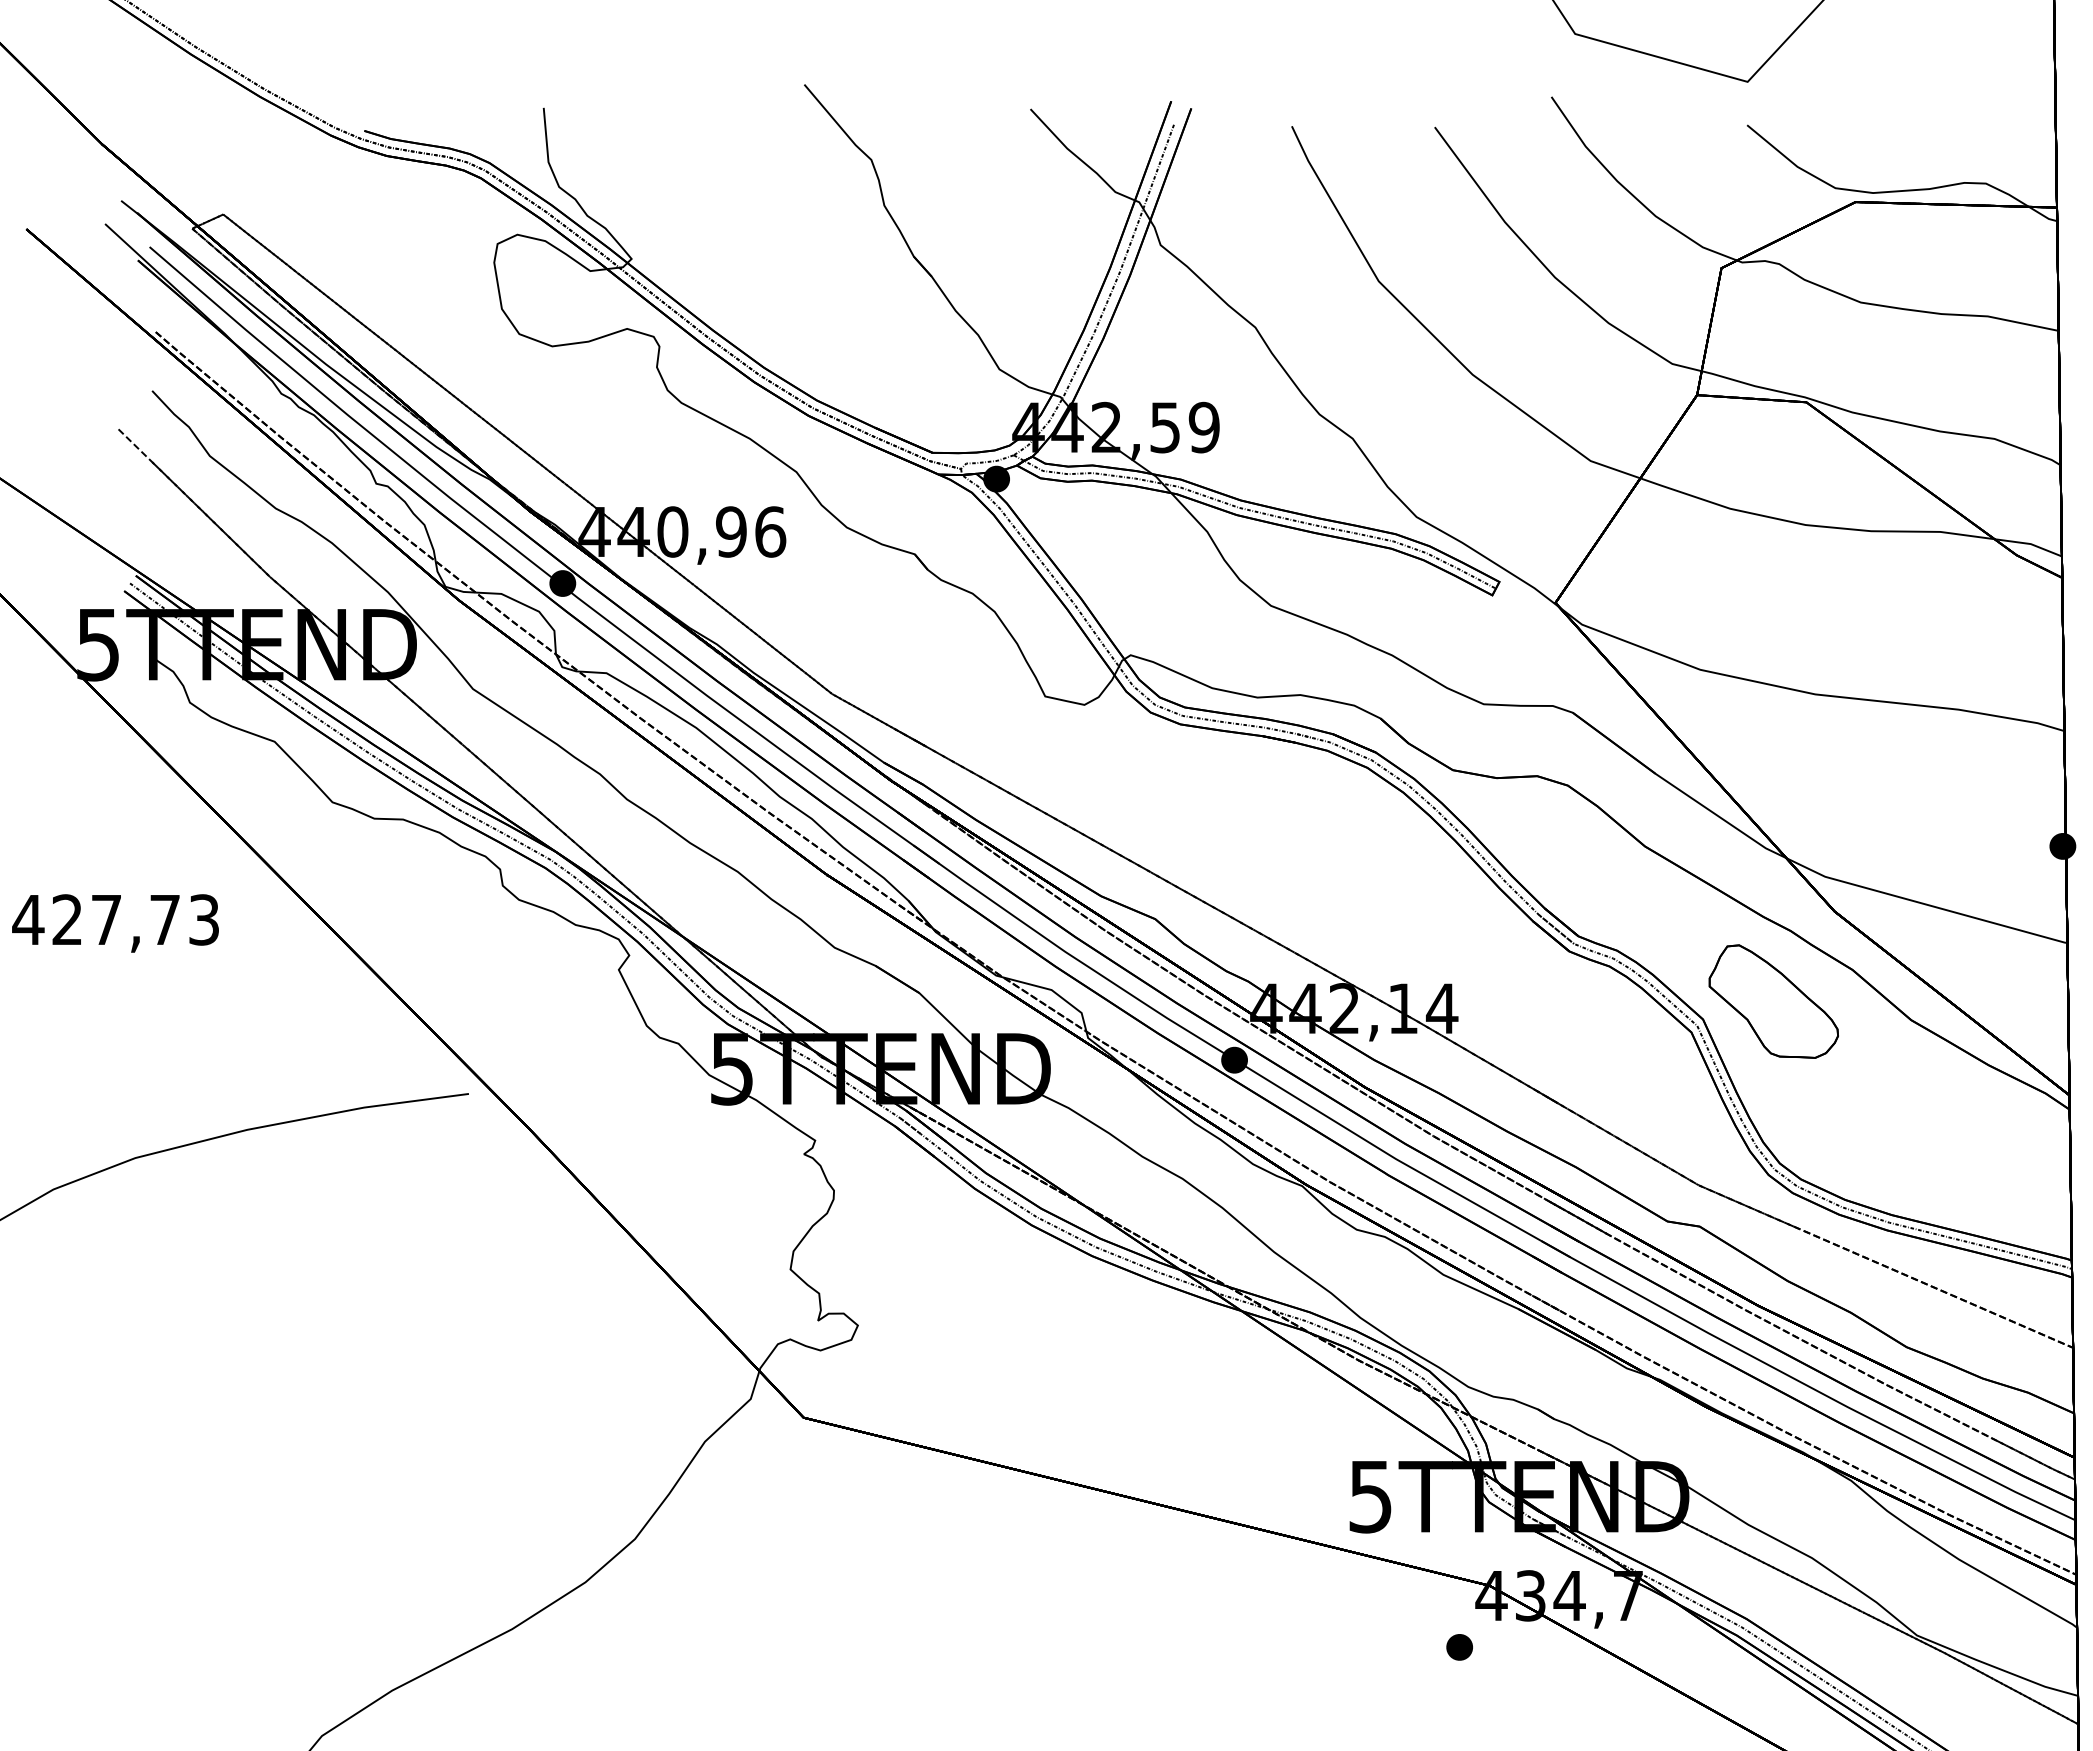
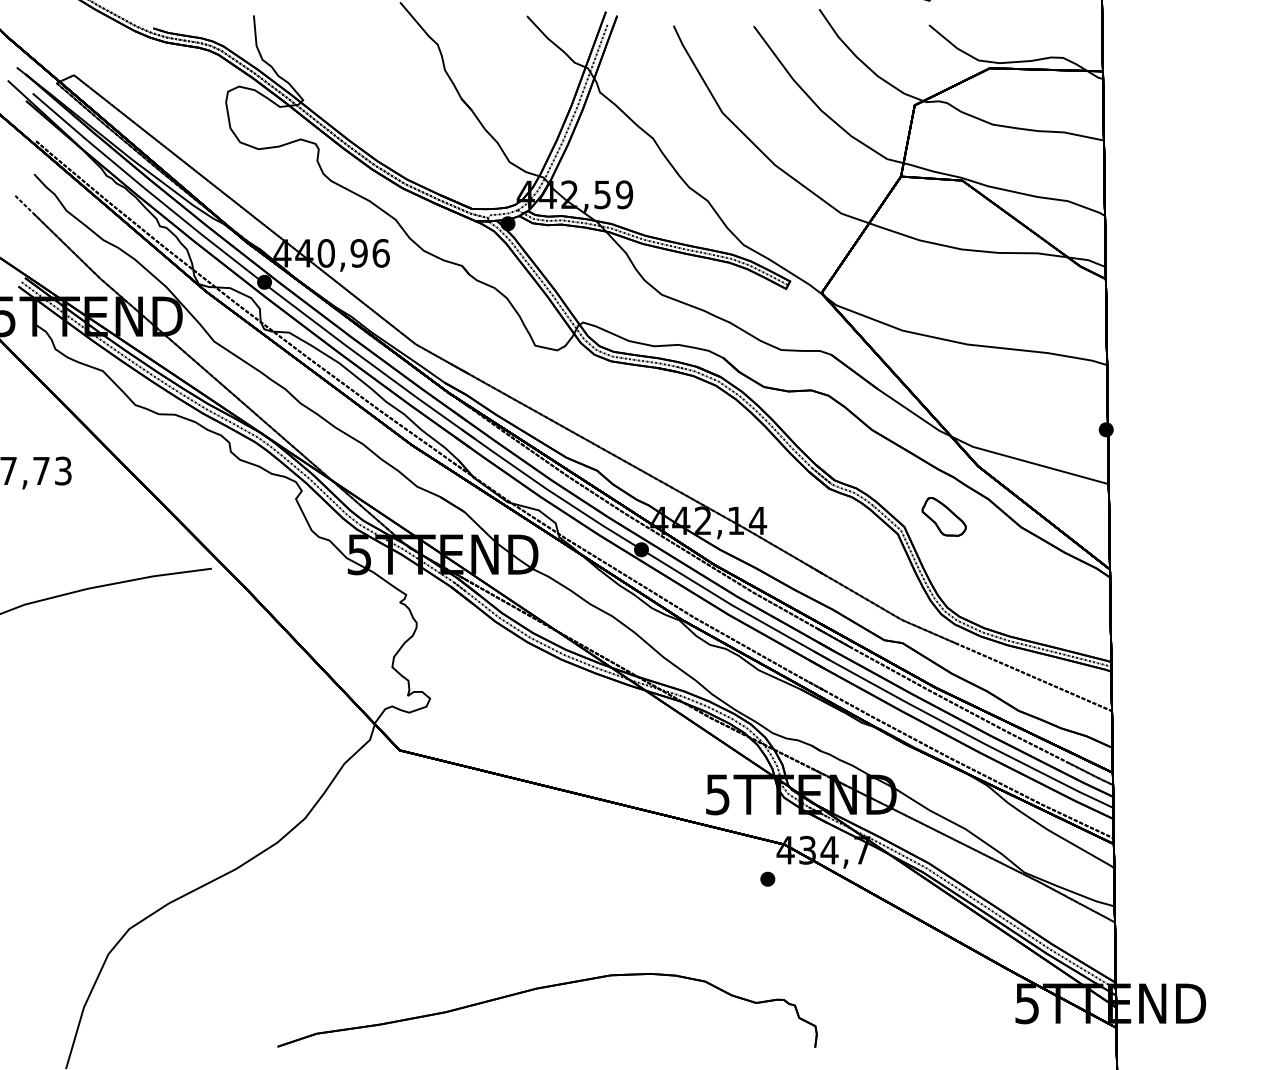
part: (1774, 1000) -> (944, 516), size x0.6

